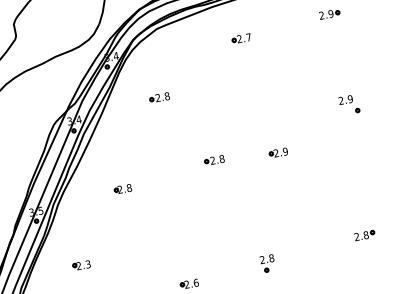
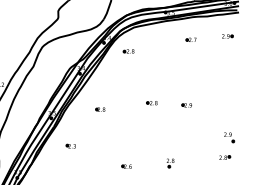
part: (239, 38) -> (190, 39), moved
part: (158, 98) -> (128, 51), moved
part: (349, 104) -> (229, 137), moved

